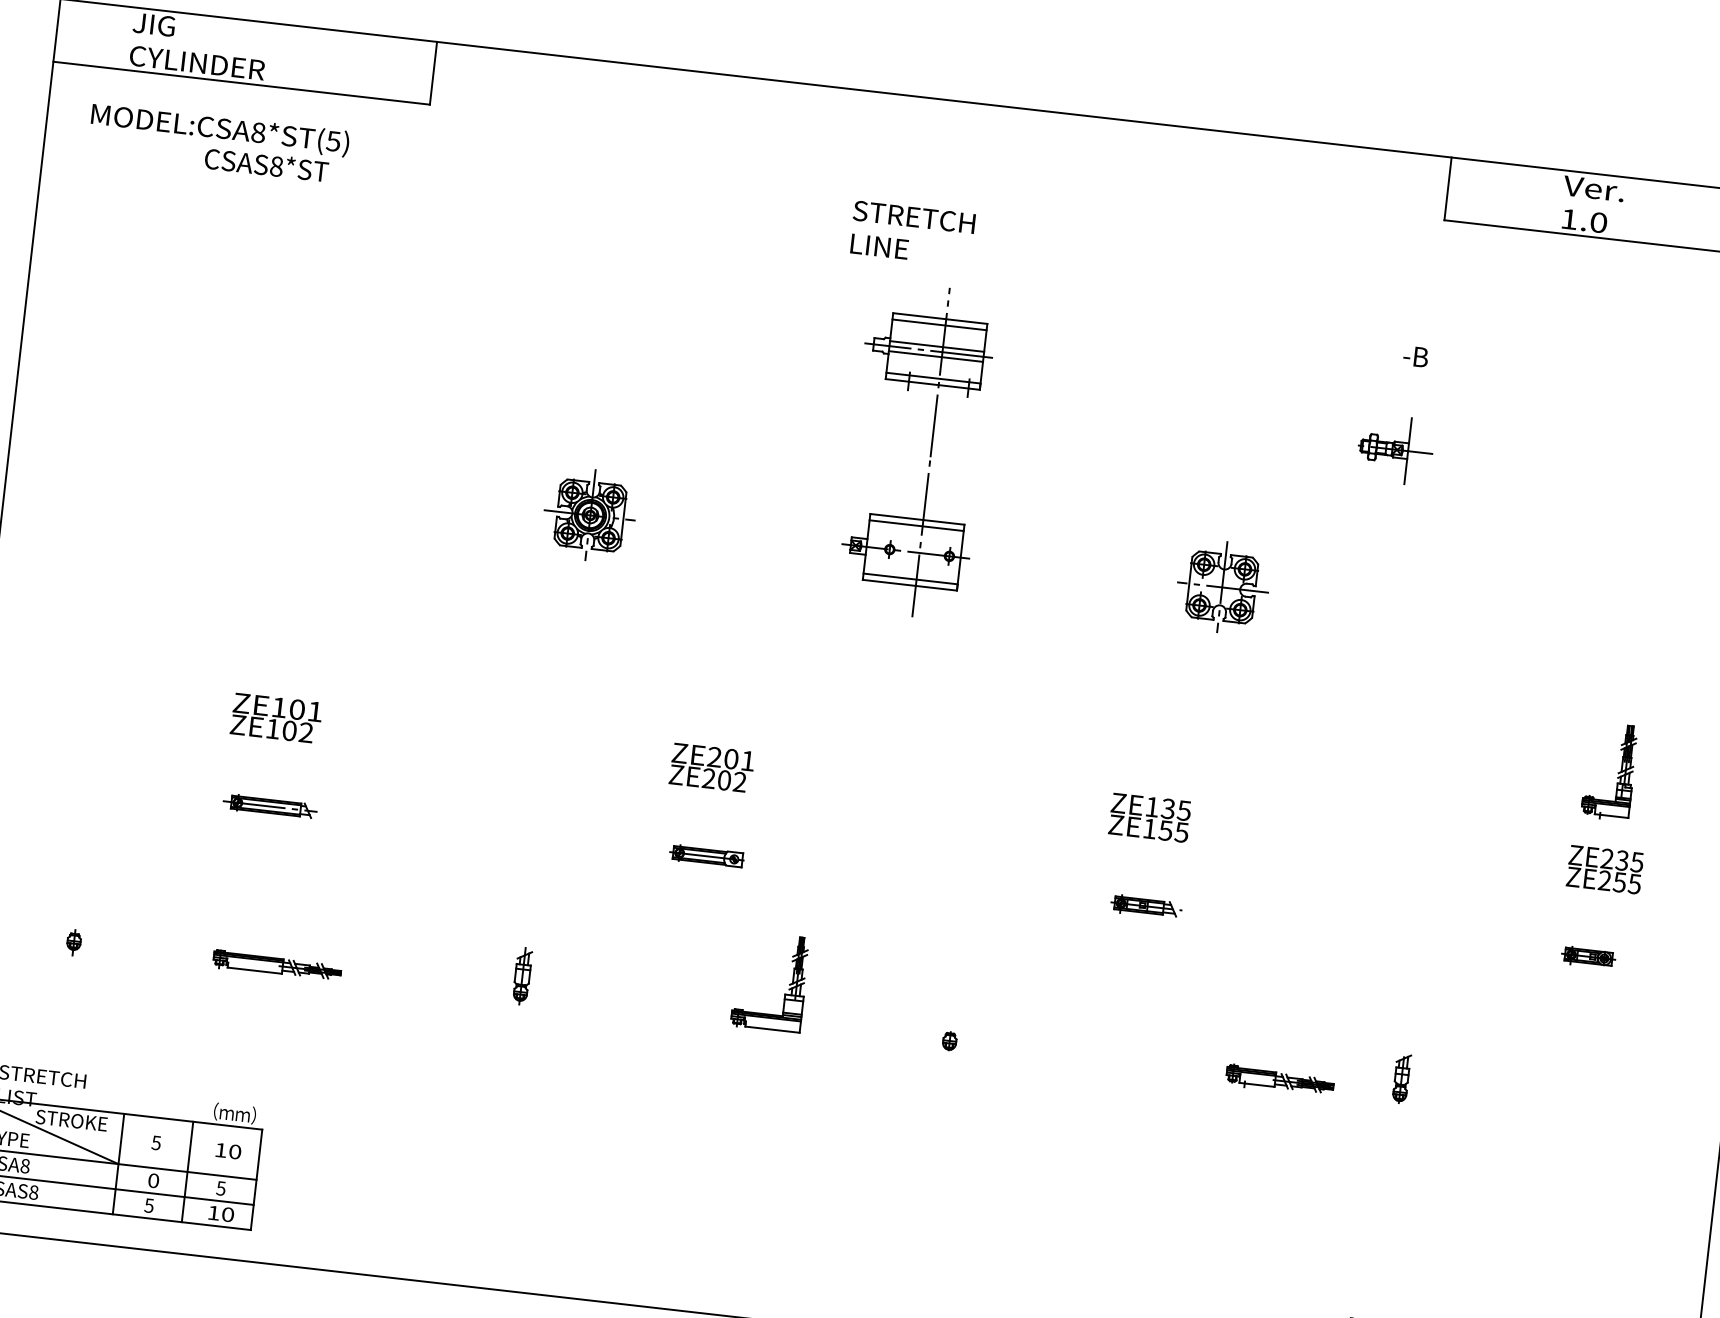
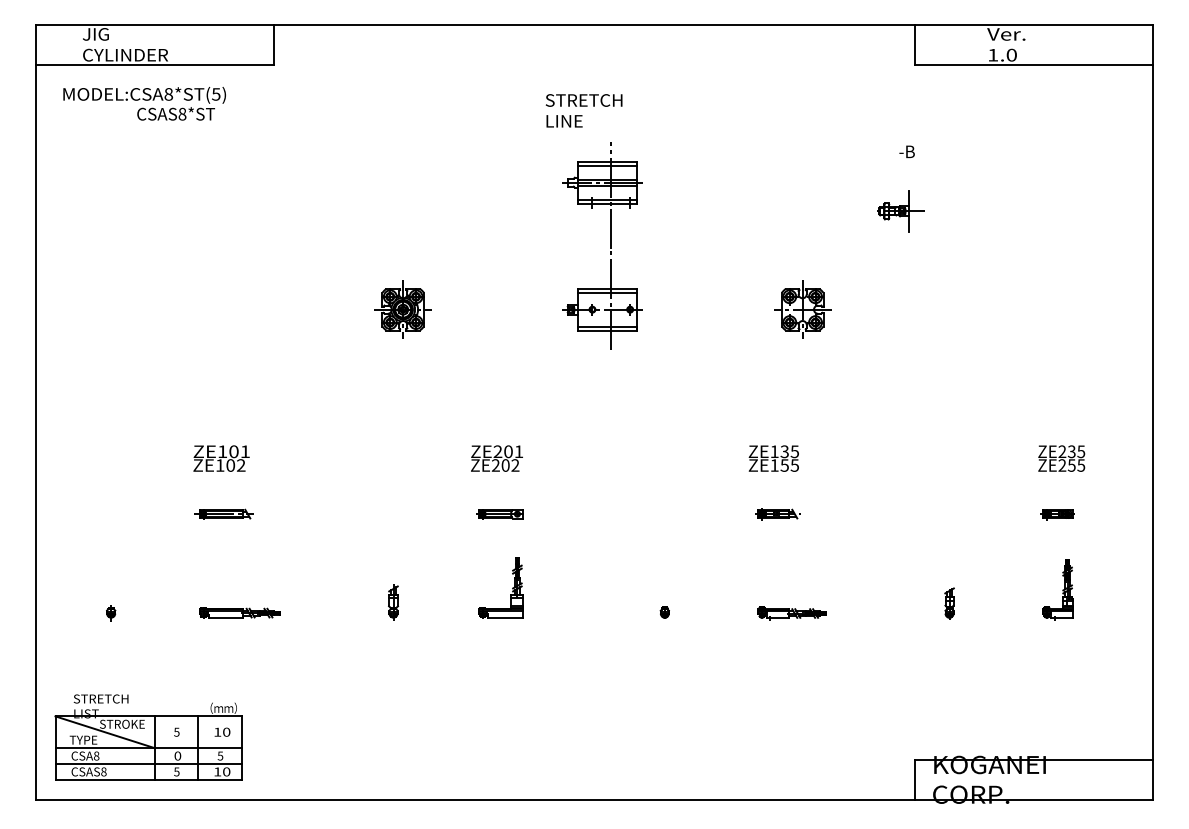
part: (1609, 770) -> (1057, 589), moved
part: (789, 983) -> (512, 587), moved
part: (1279, 1080) -> (791, 613), moved

